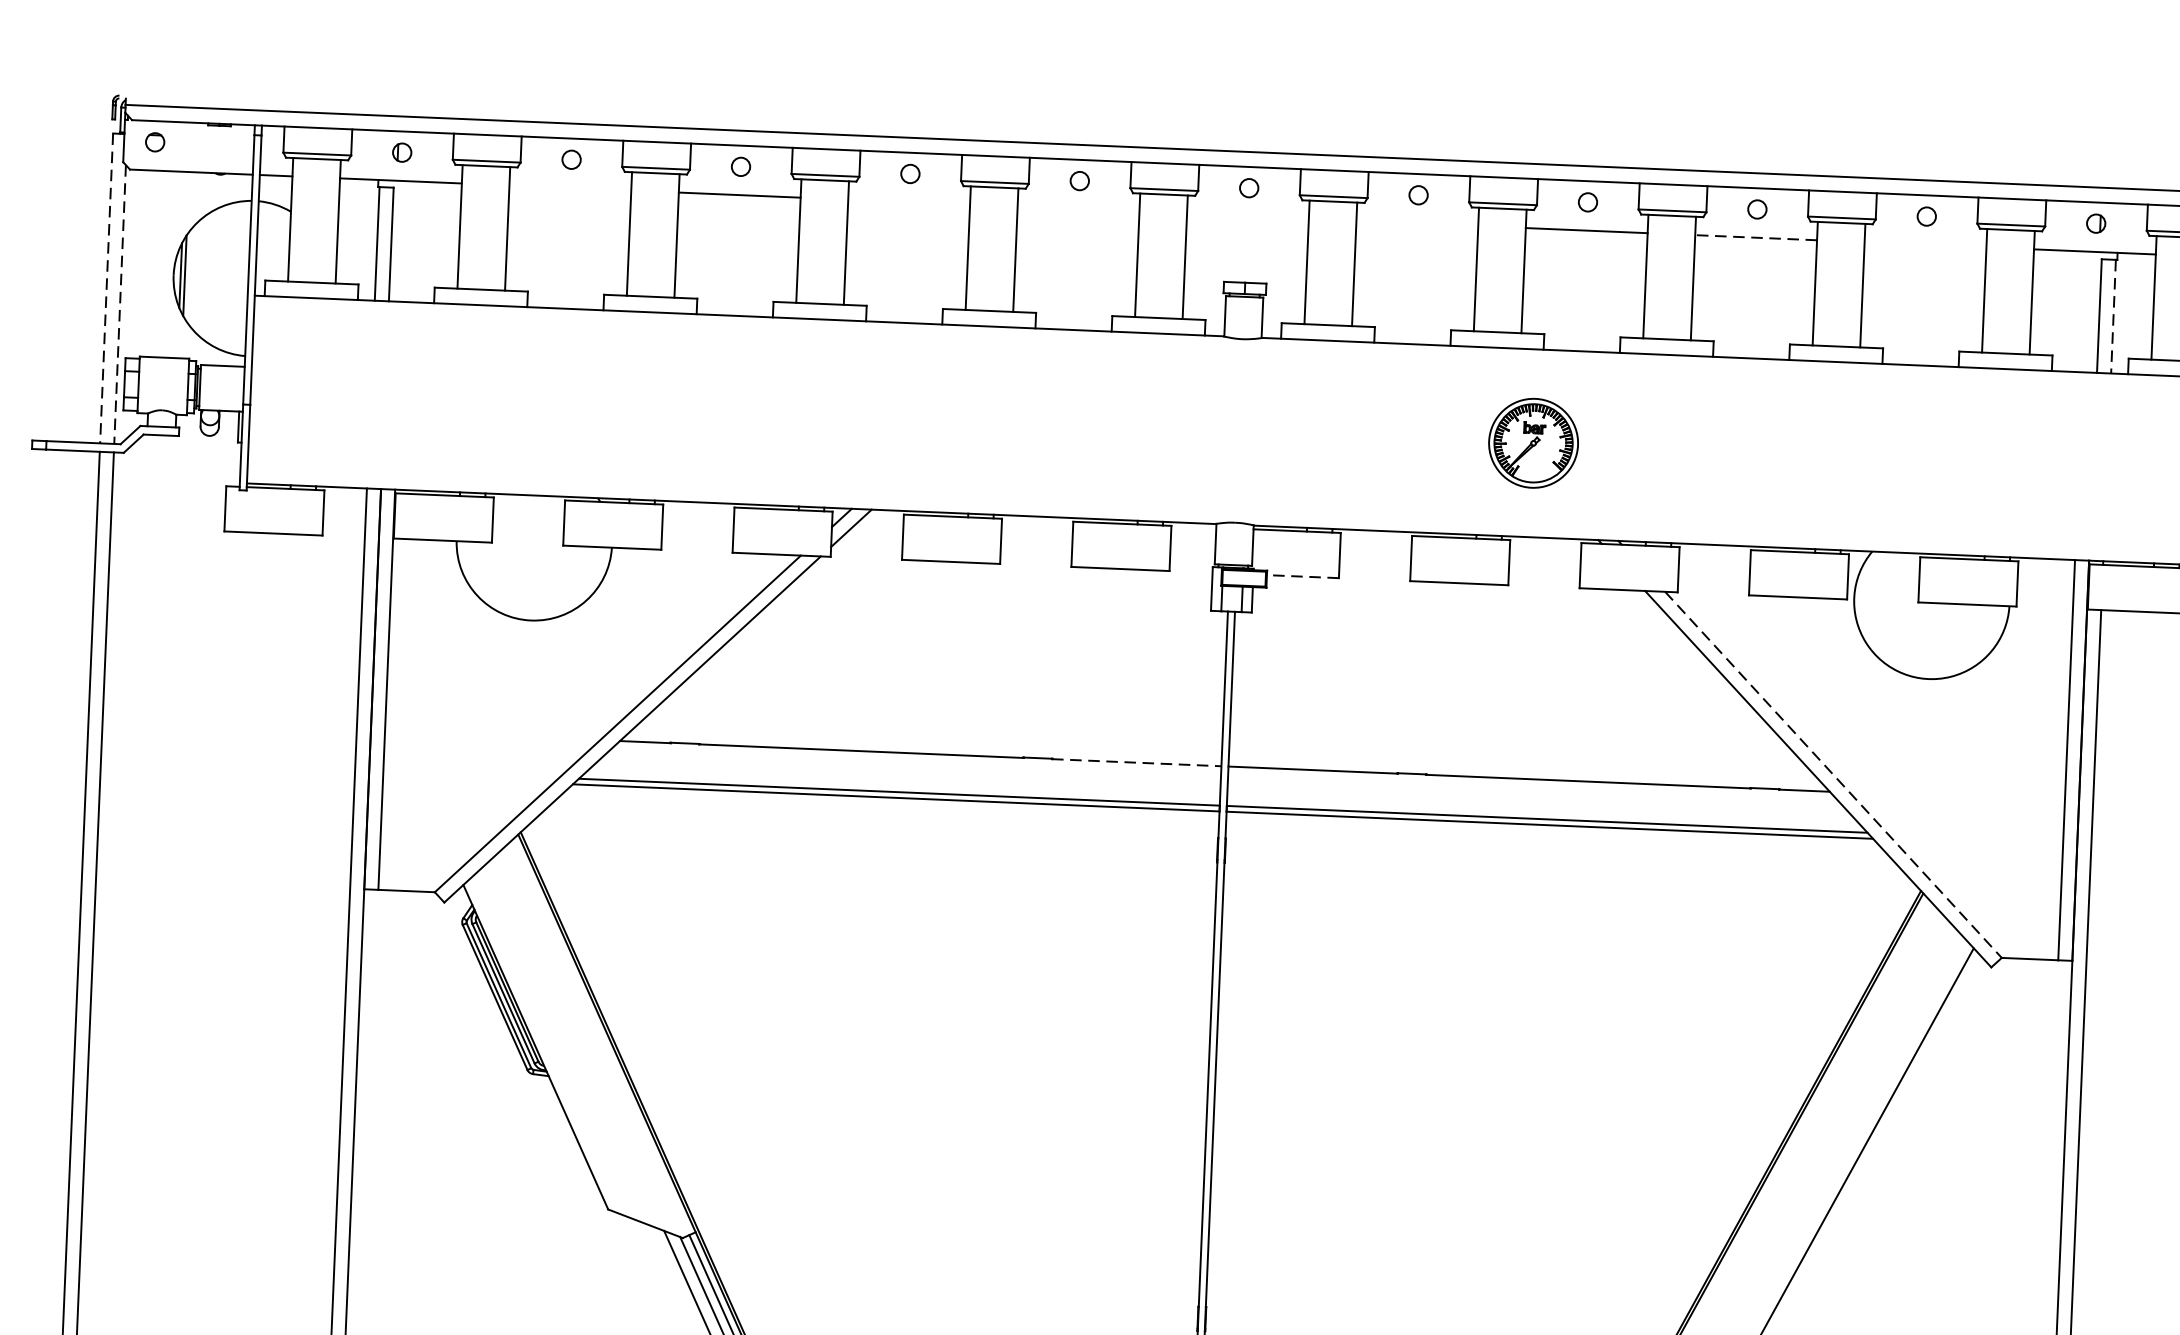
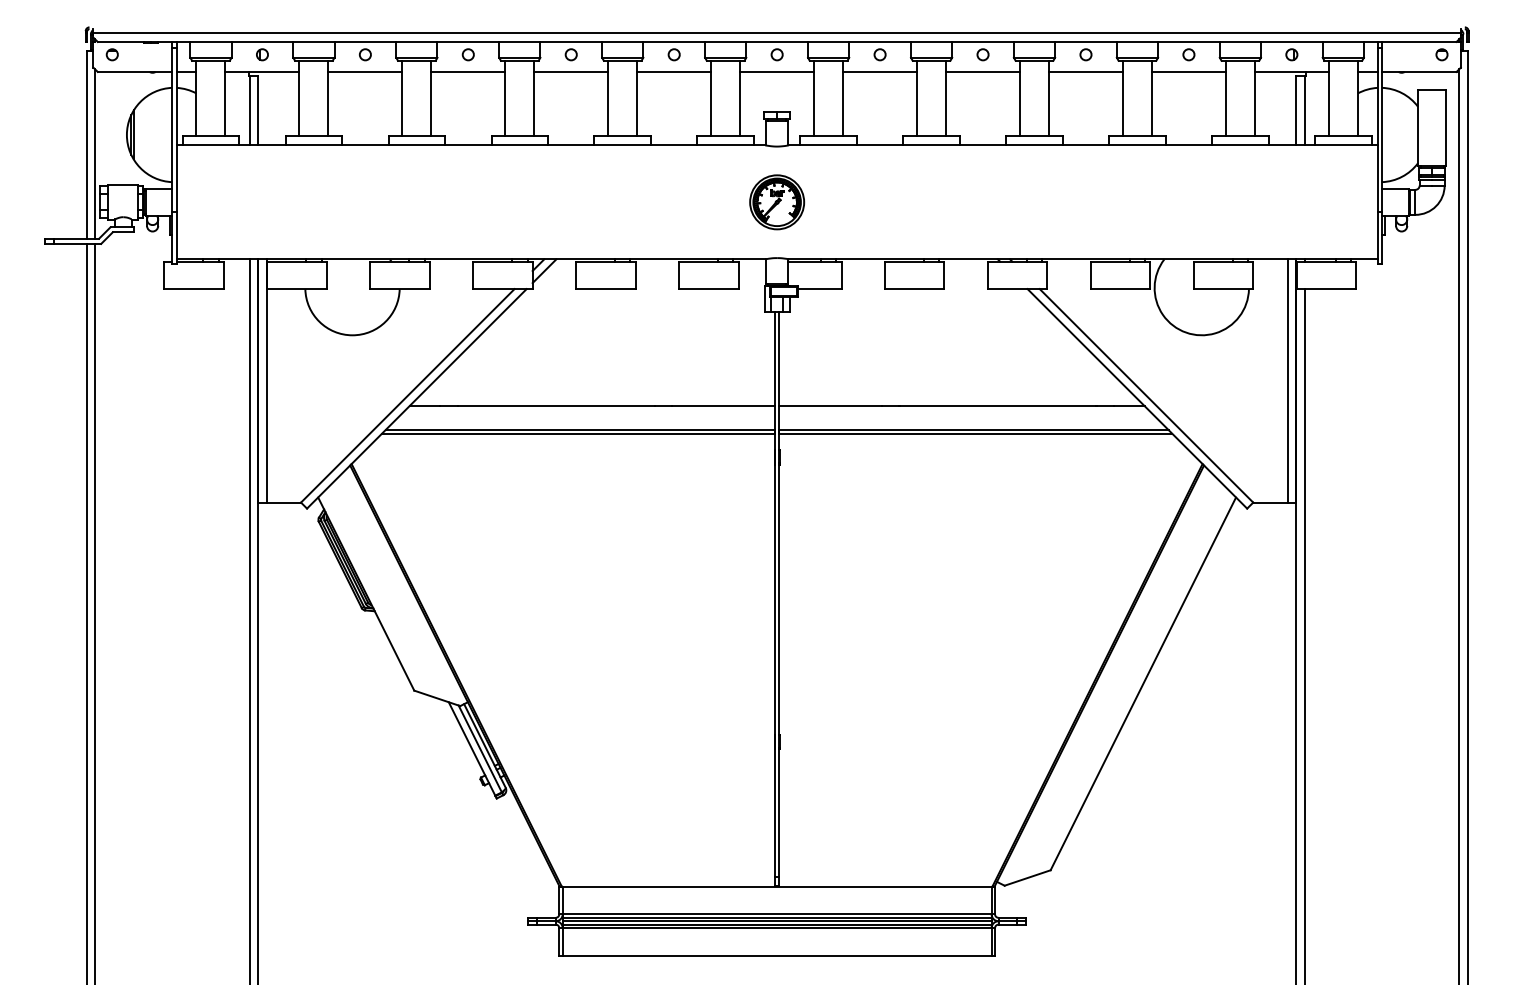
line: (570, 187) -> (365, 71), added
line: (909, 201) -> (571, 71), added
line: (1079, 208) -> (674, 71), added
line: (1248, 215) -> (777, 71), added
line: (1418, 222) -> (880, 71), added
line: (1755, 236) -> (1085, 71), dashed -> solid
line: (1924, 244) -> (1188, 71), added
line: (106, 289) -> (86, 145), dashed -> solid
line: (120, 305) -> (95, 154), dashed -> solid
line: (2113, 316) -> (1304, 110), dashed -> solid
part: (1534, 443) -> (777, 202), moved
line: (1302, 577) -> (819, 289), dashed -> solid
line: (1138, 763) -> (724, 406), dashed -> solid
line: (1833, 774) -> (1146, 395), dashed -> solid

